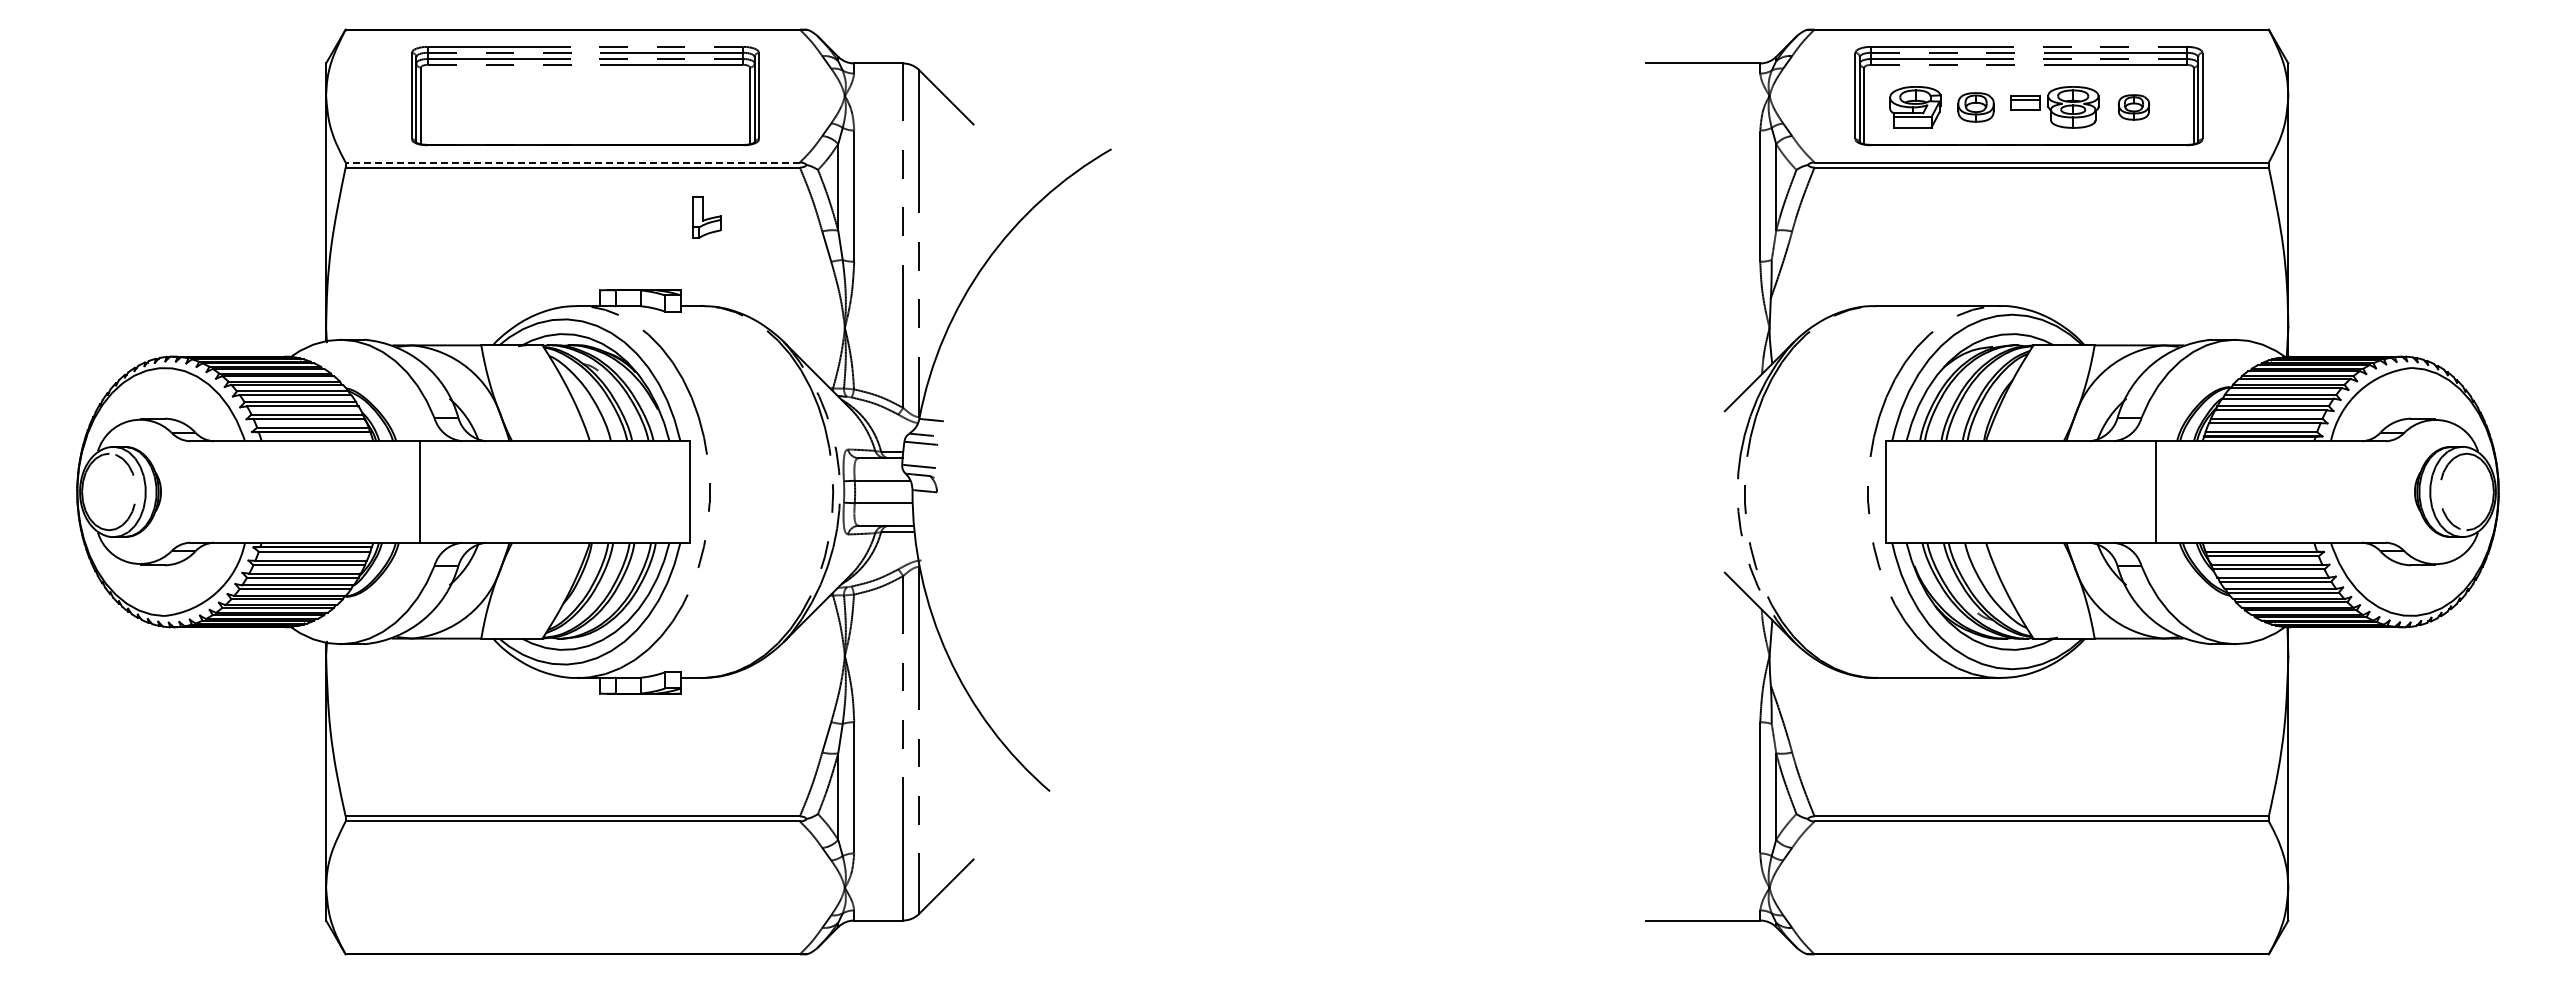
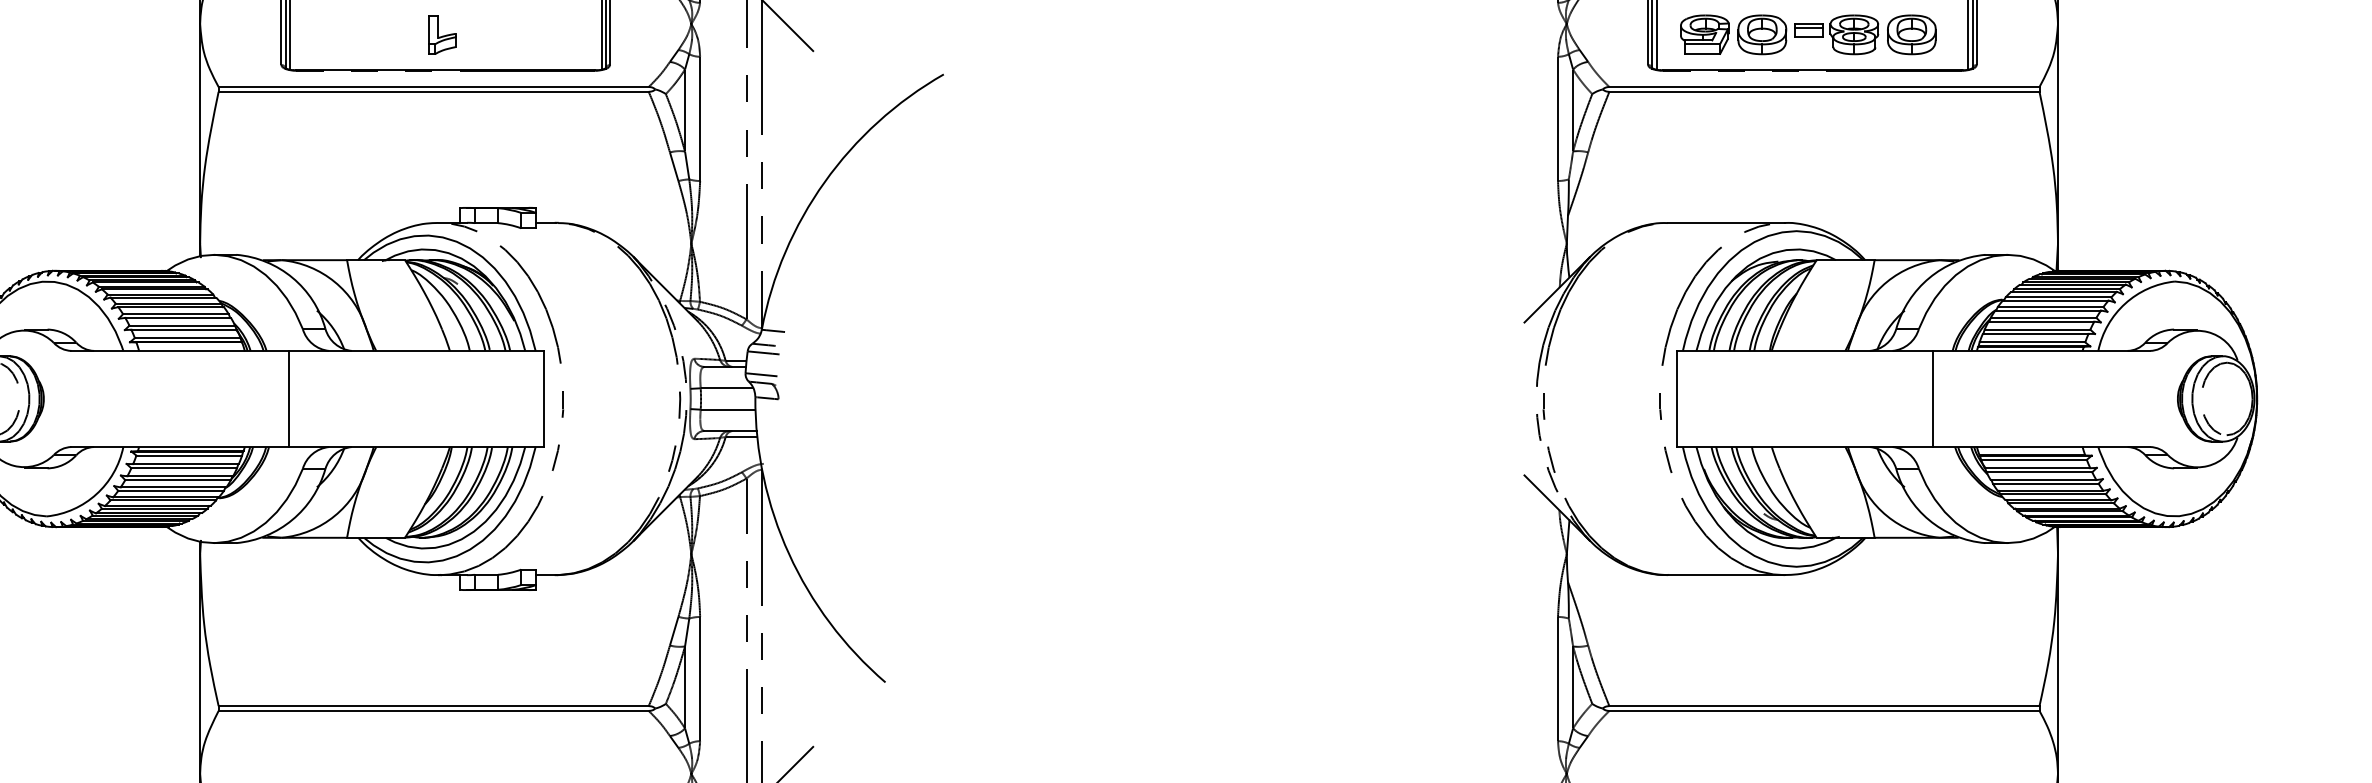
part: (1975, 107) -> (1761, 34), size x1.43
part: (2133, 107) -> (1911, 34), size x1.67
line: (572, 162) -> (433, 87), dashed -> solid
part: (706, 217) -> (441, 34), moved

